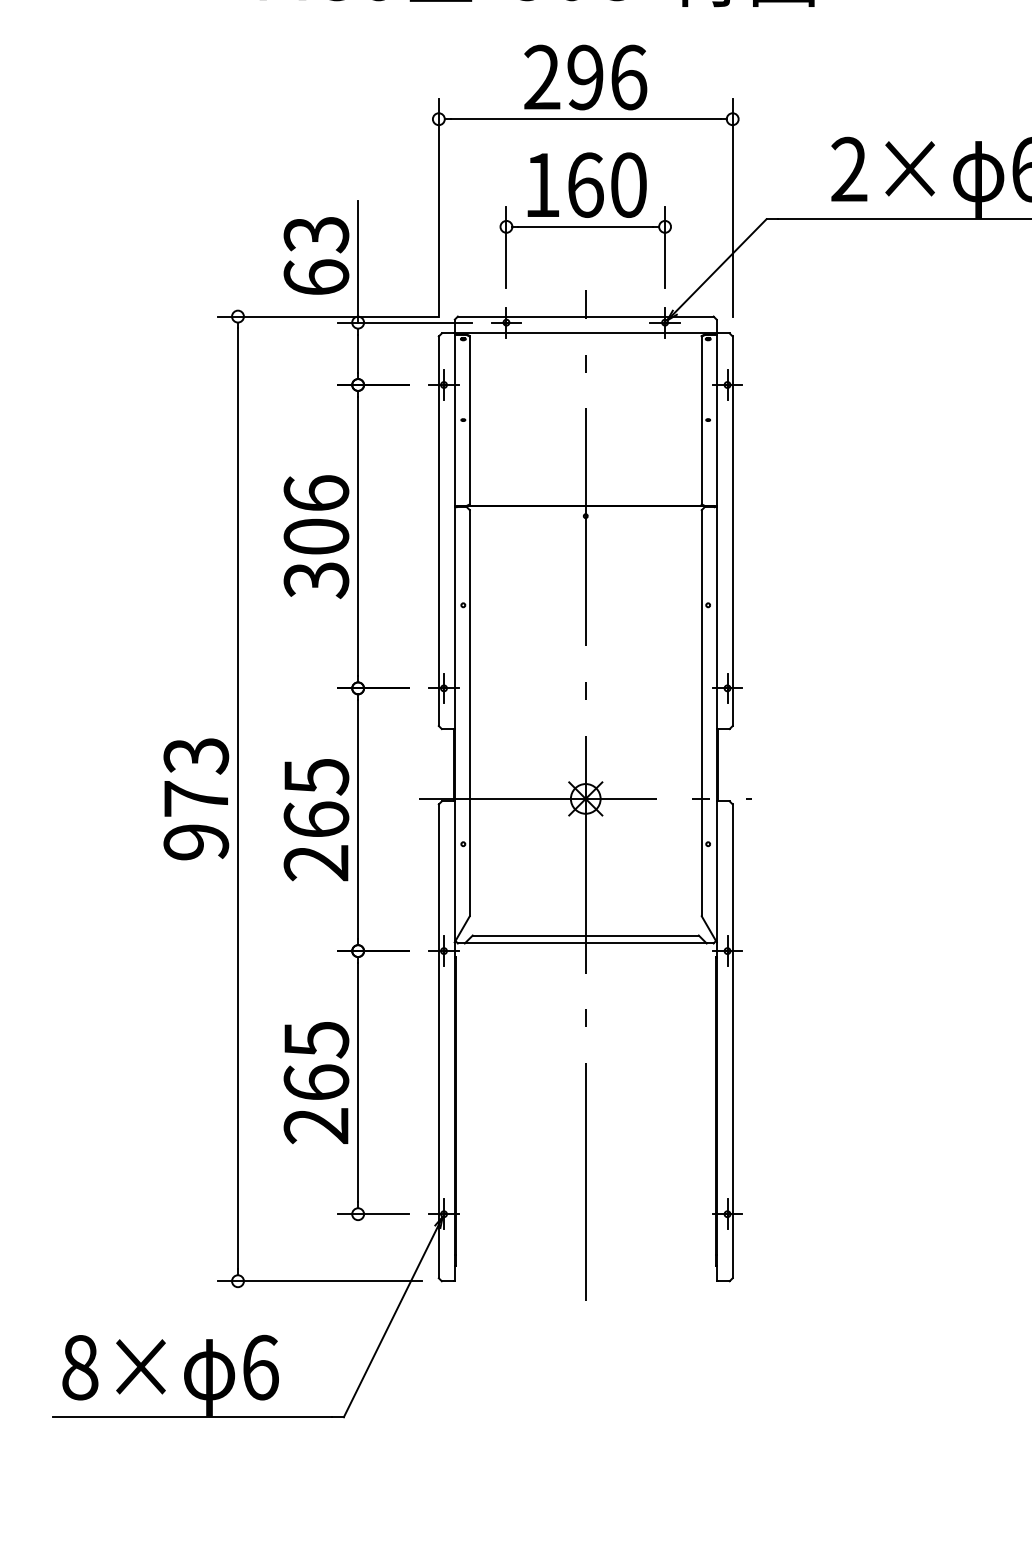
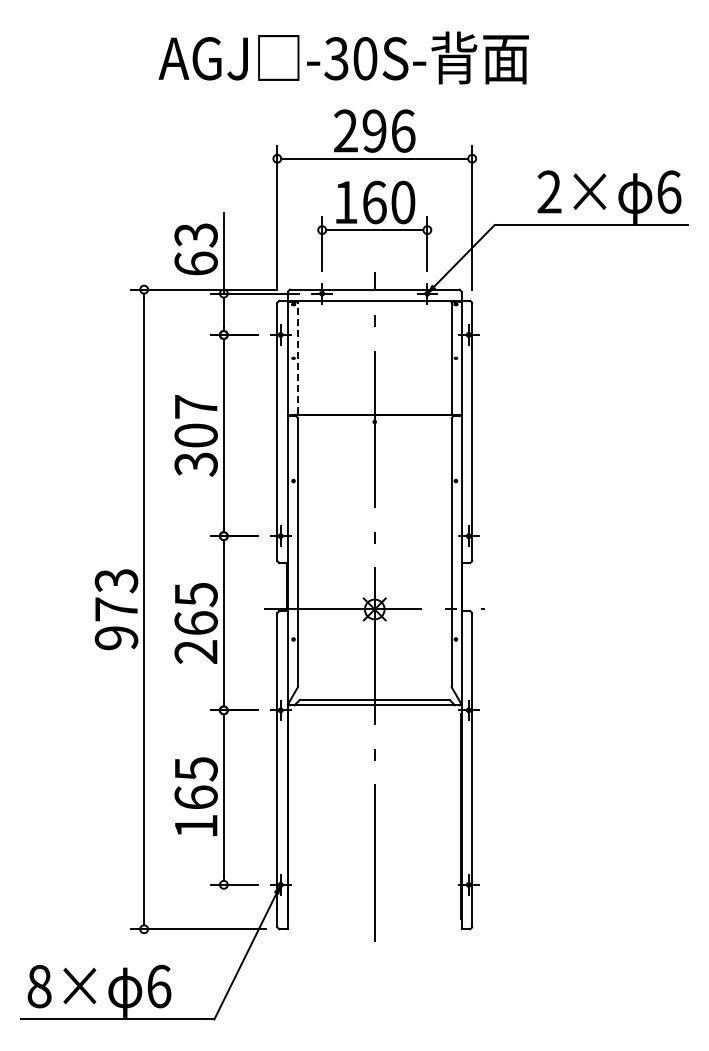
line: (469, 420) -> (297, 358), solid -> dashed
text: (315, 492) -> (195, 406), 306 -> 307
text: (315, 1126) -> (195, 826), 265 -> 165

